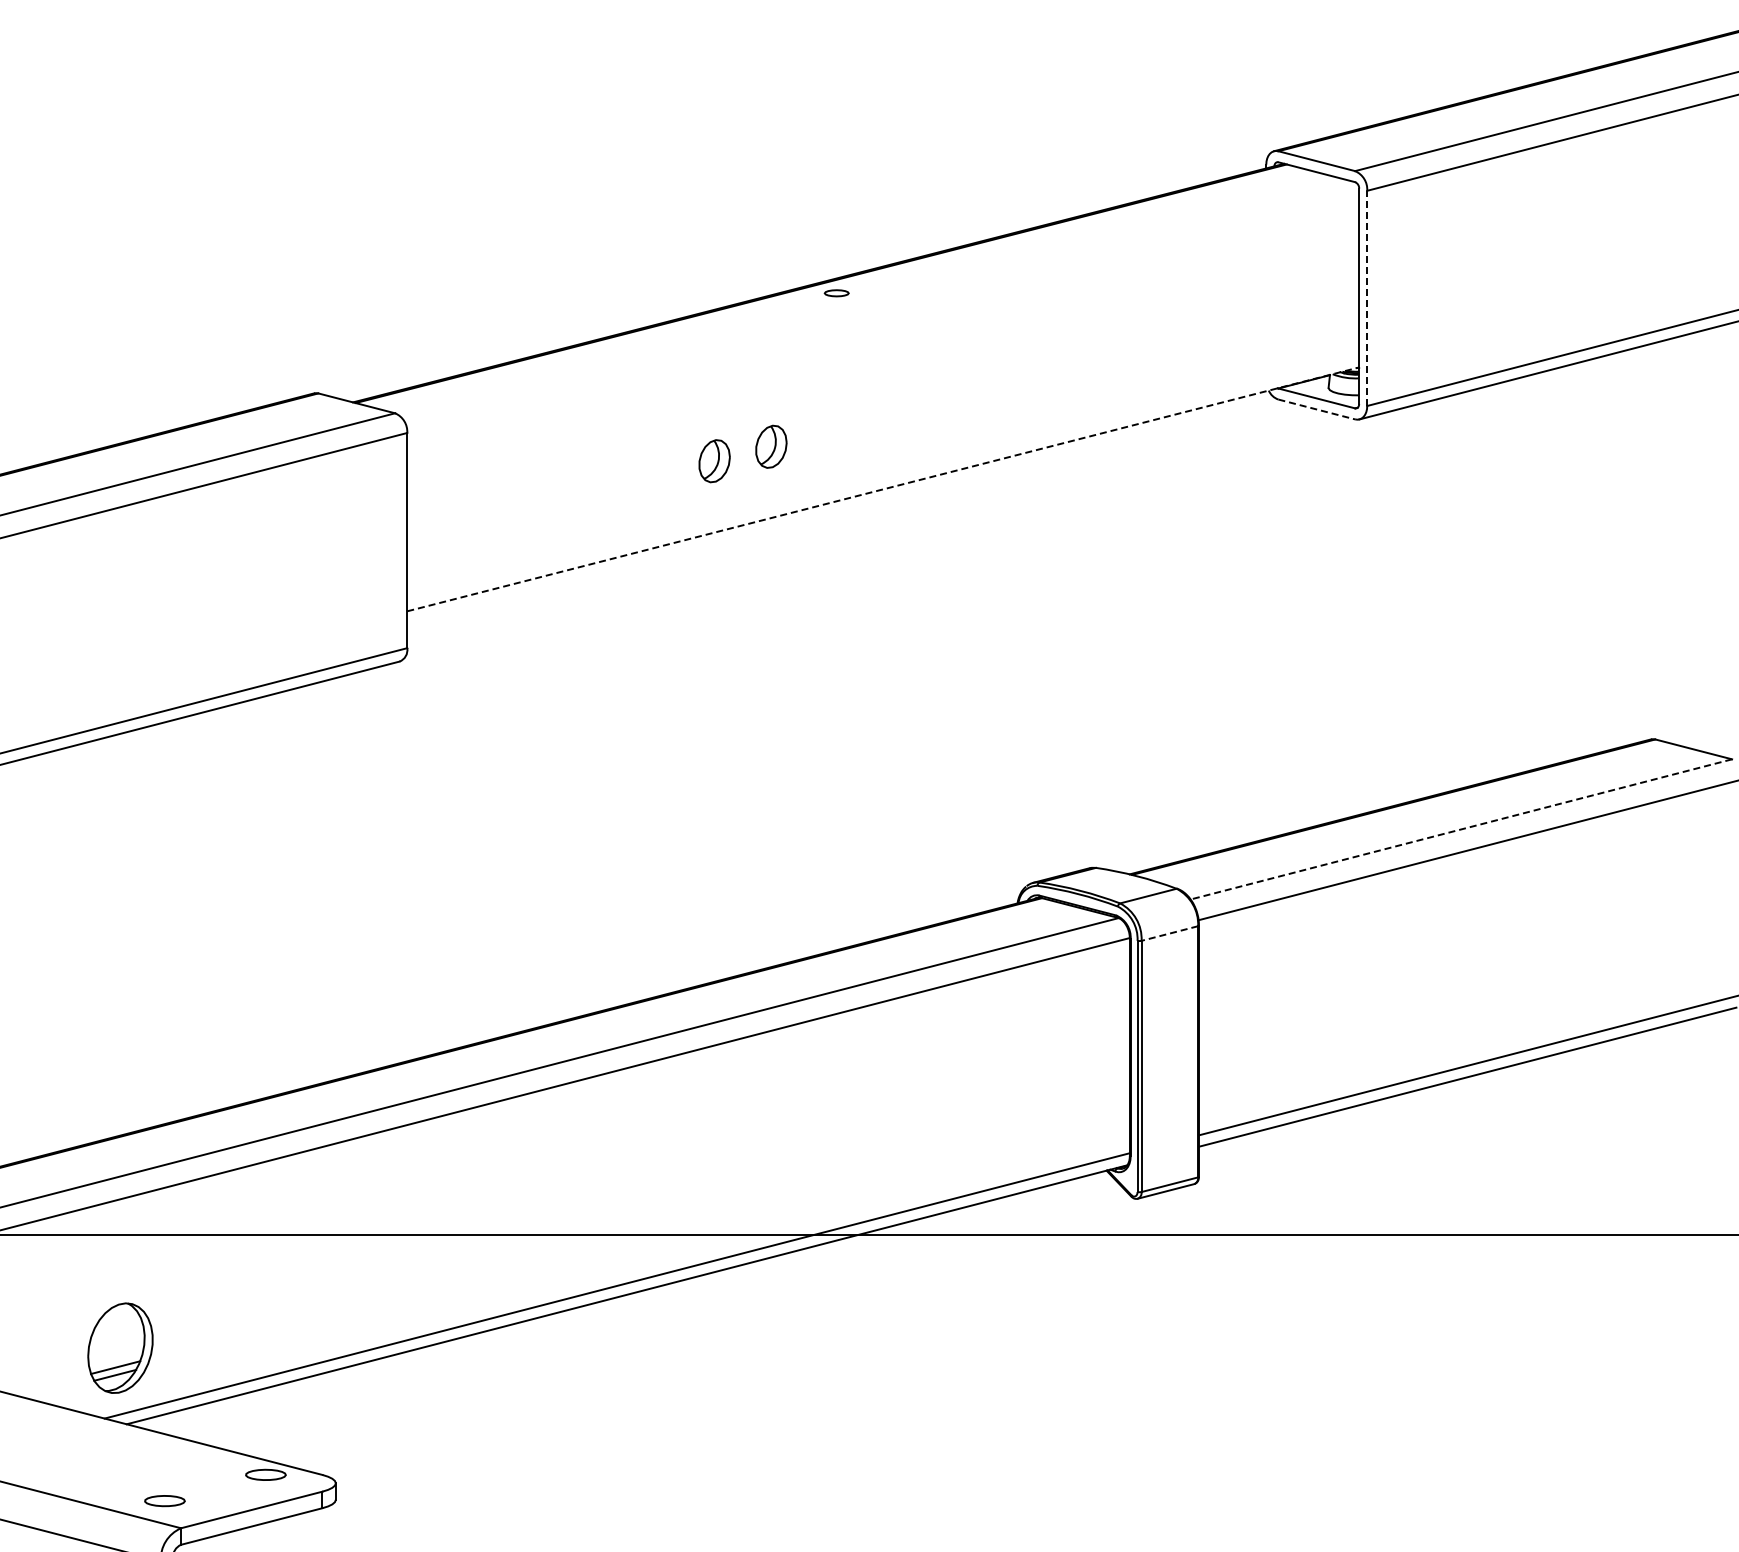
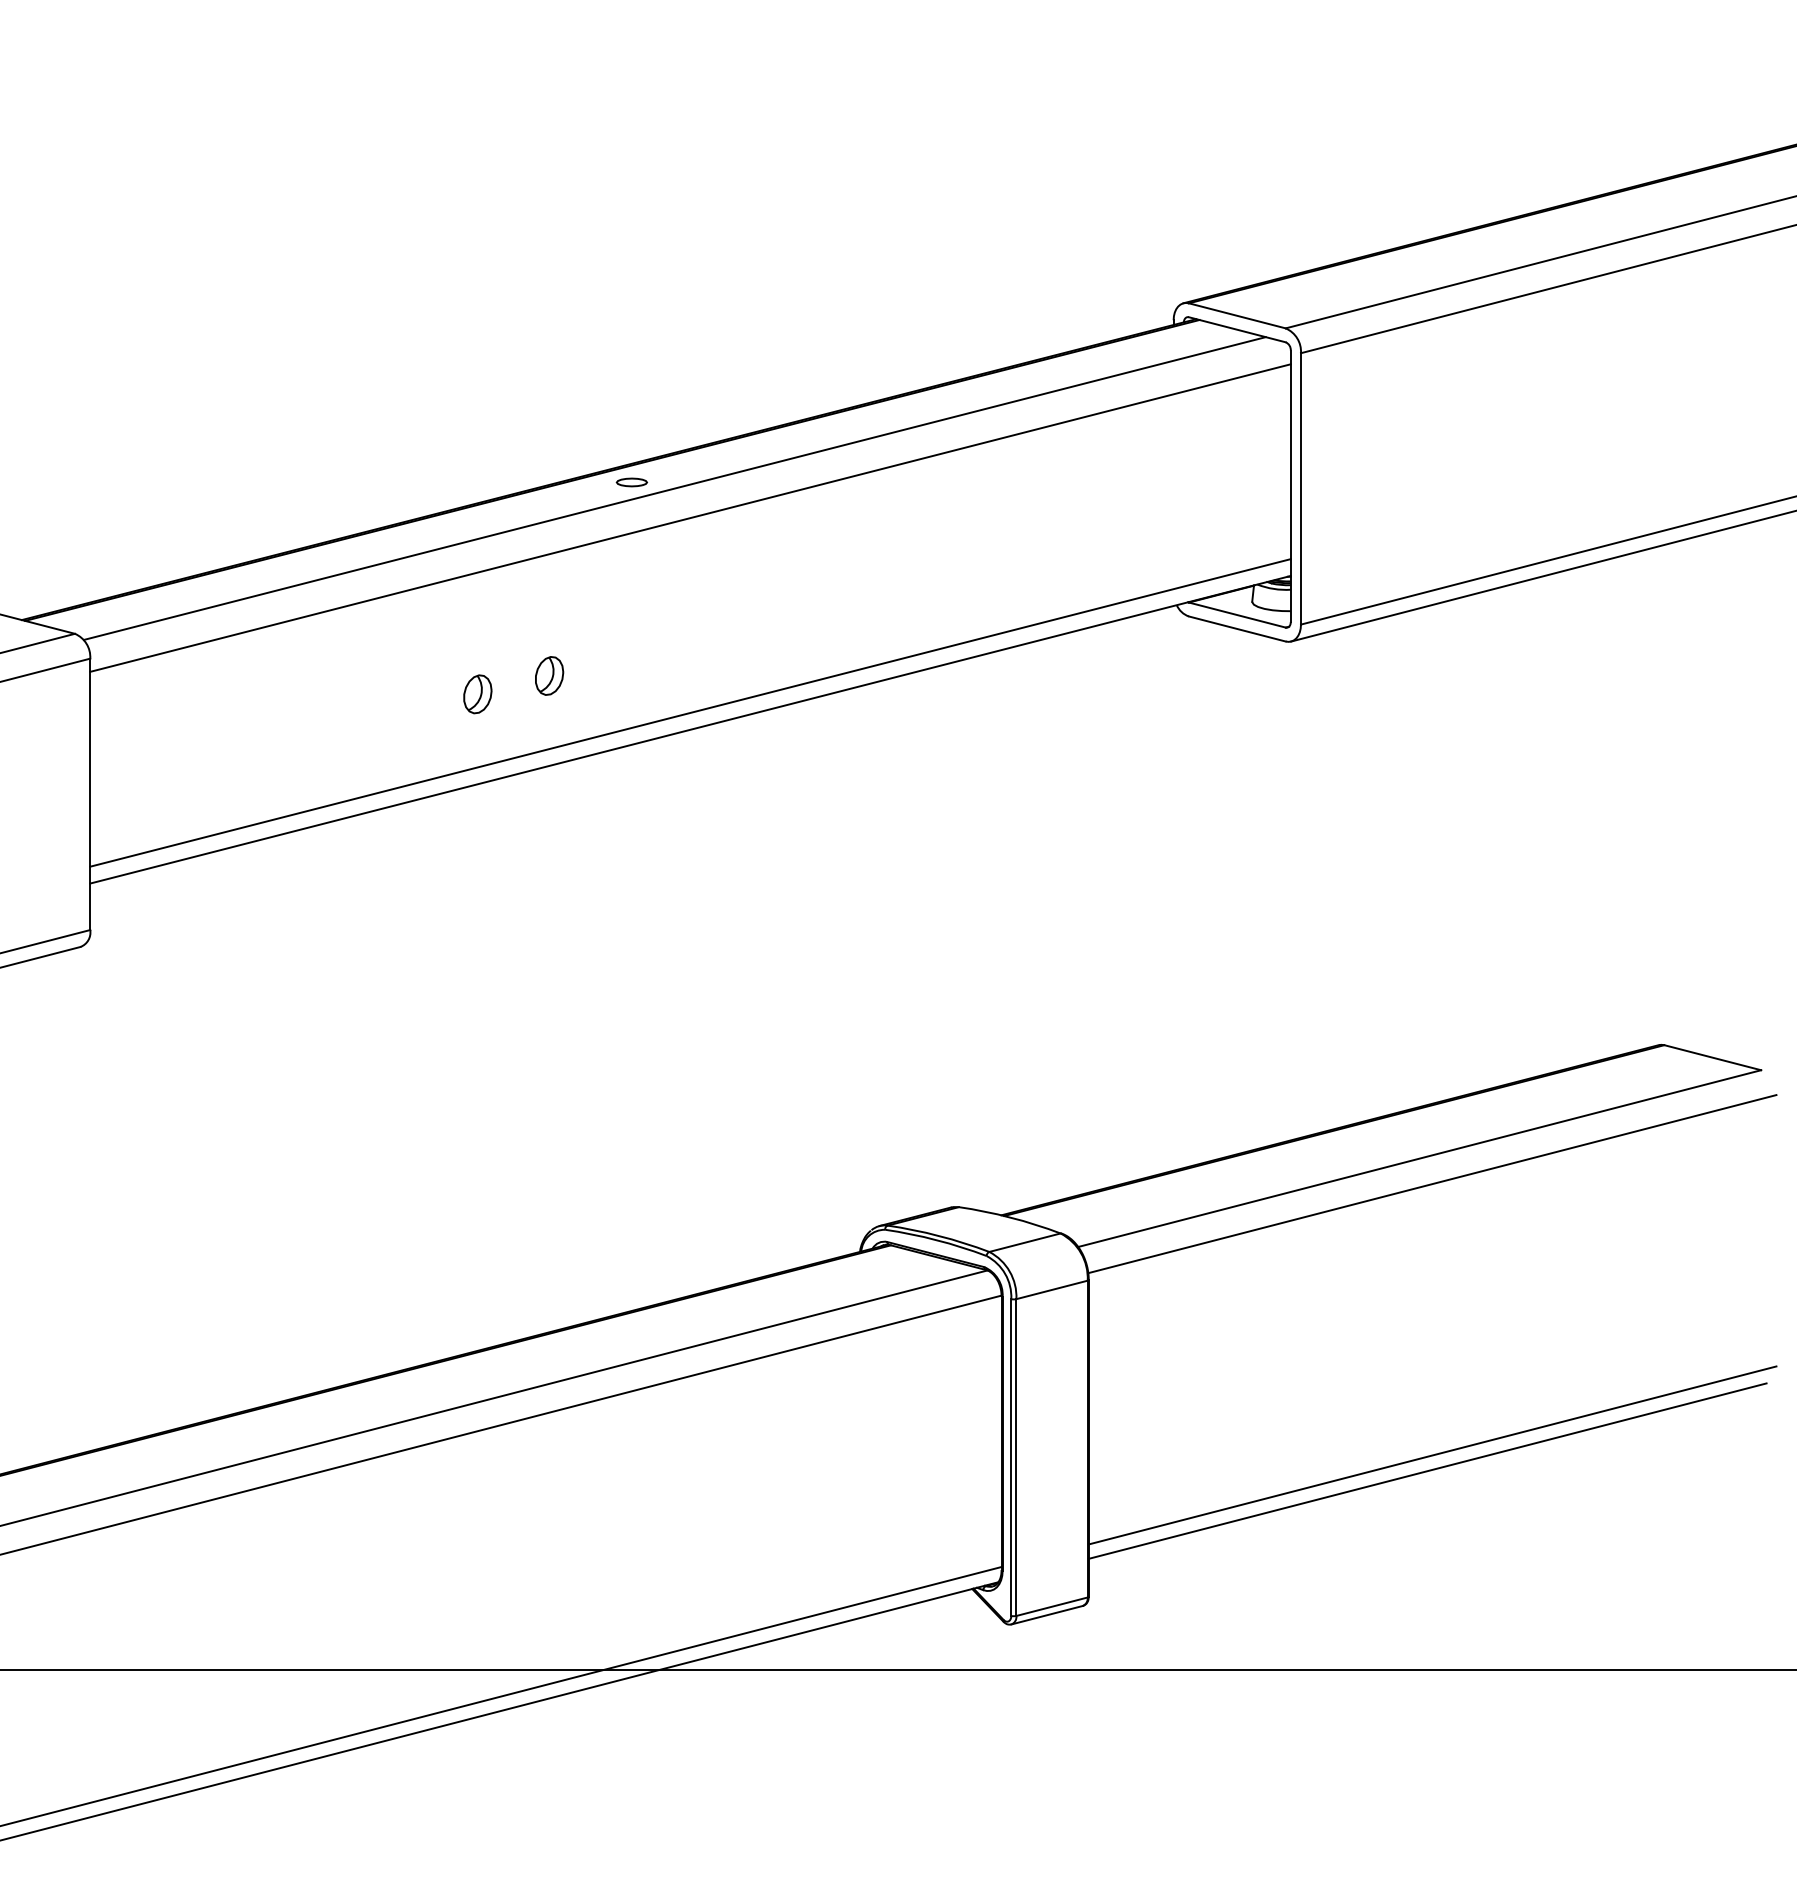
line: (870, 298) -> (674, 489), added
line: (1367, 298) -> (1301, 489), dashed -> solid
line: (883, 321) -> (690, 518), added
line: (1316, 409) -> (1236, 629), dashed -> solid
part: (771, 446) -> (549, 675), size x0.71
part: (714, 461) -> (477, 694), size x0.71
line: (883, 475) -> (690, 712), added
line: (883, 489) -> (690, 729), dashed -> solid
line: (1461, 829) -> (1419, 1158), dashed -> solid
line: (1169, 933) -> (1051, 1289), dashed -> solid

